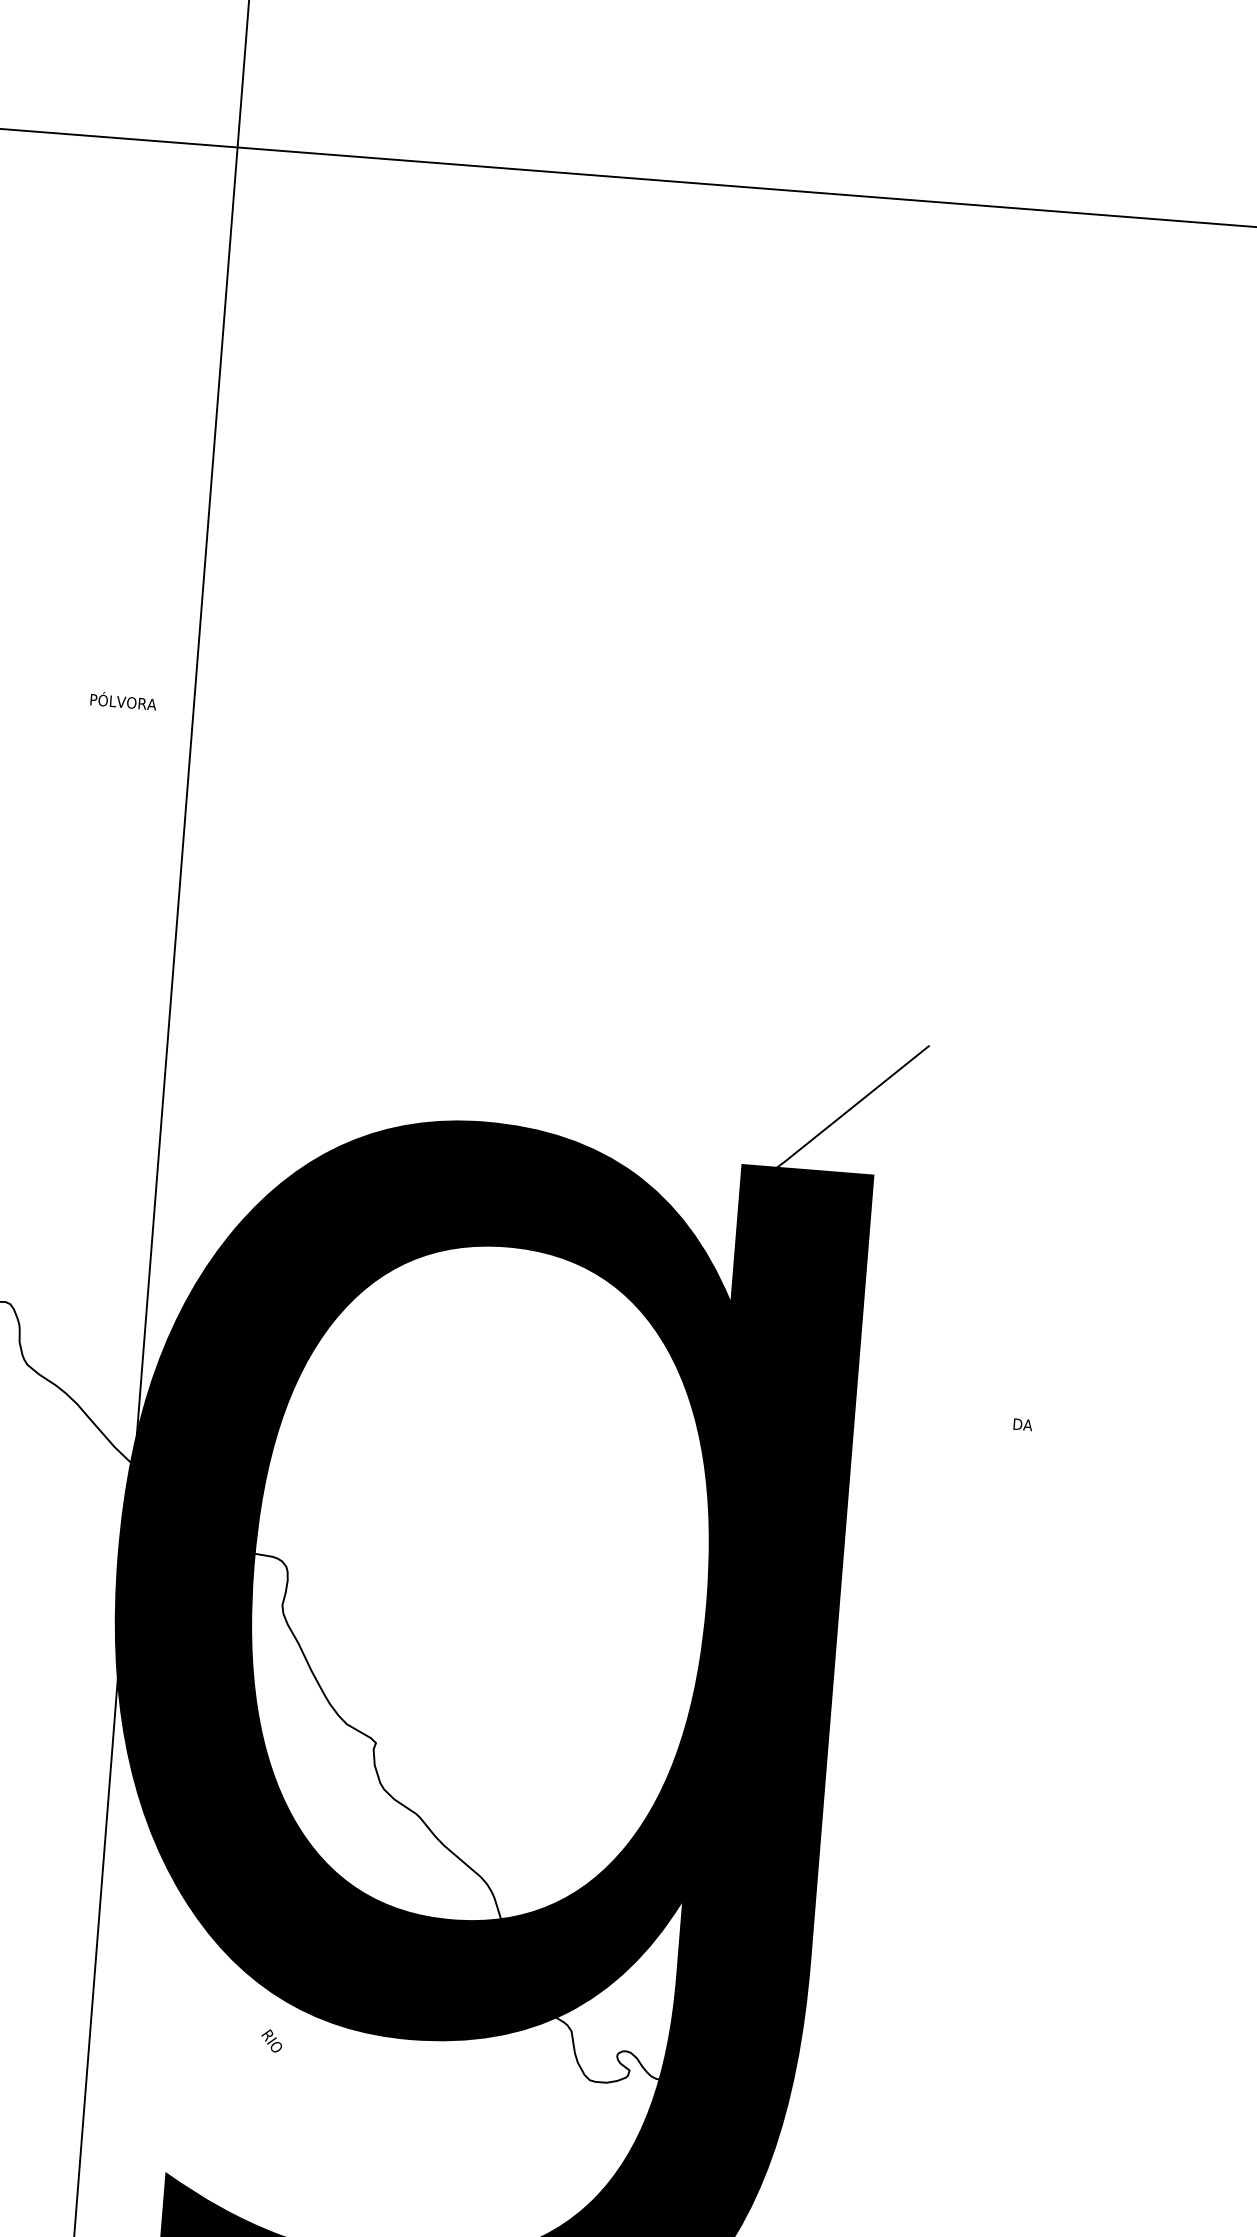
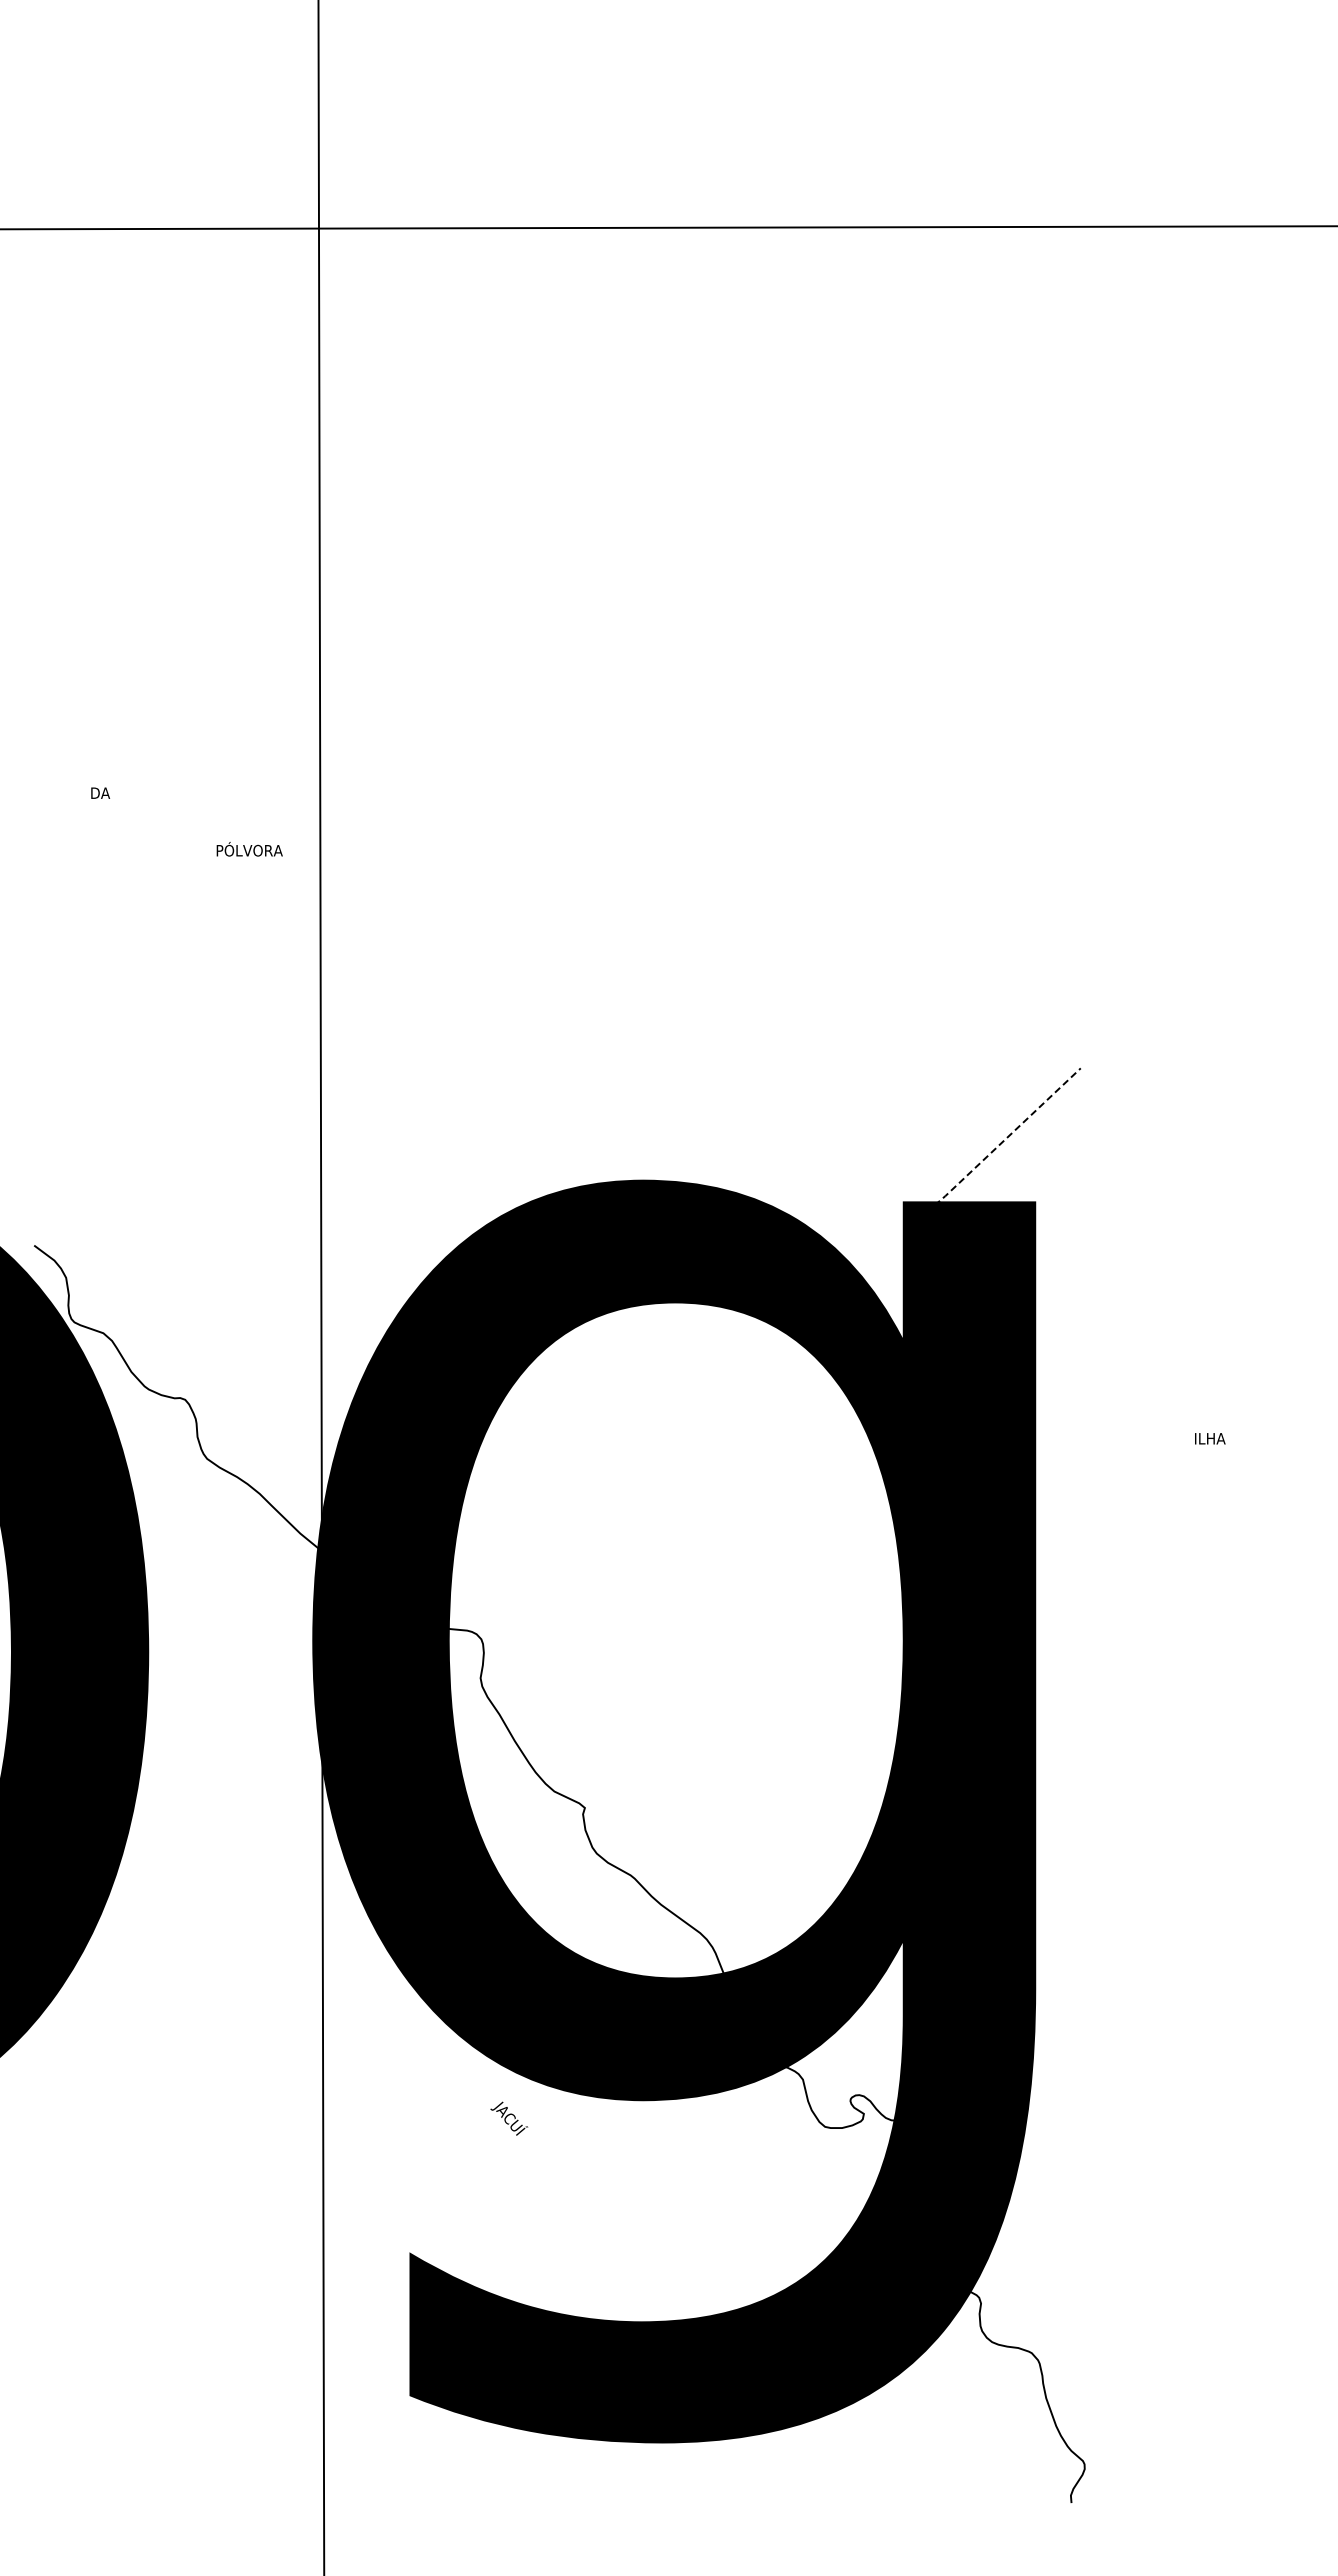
text: (123, 701) -> (249, 849), moved
line: (850, 1108) -> (1007, 1137), solid -> dashed
text: (1029, 1424) -> (1210, 1438), DA -> ILHA
text: (275, 2046) -> (509, 2118), RIO -> JACUÍ

